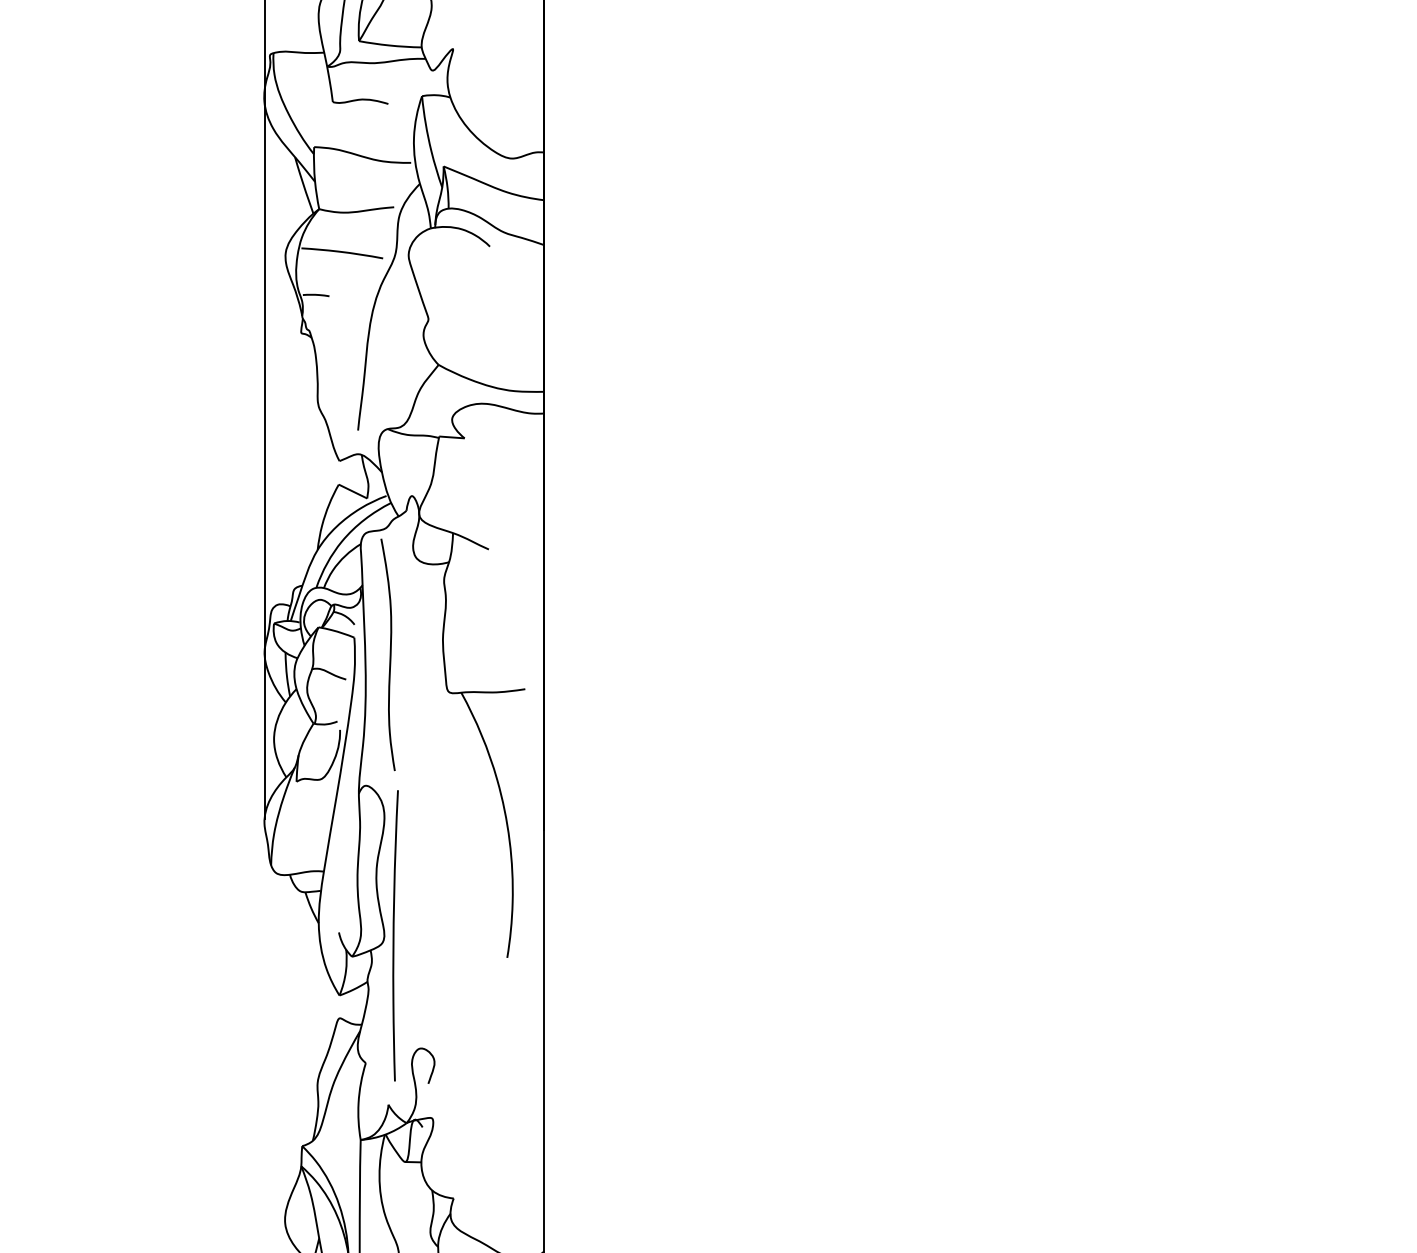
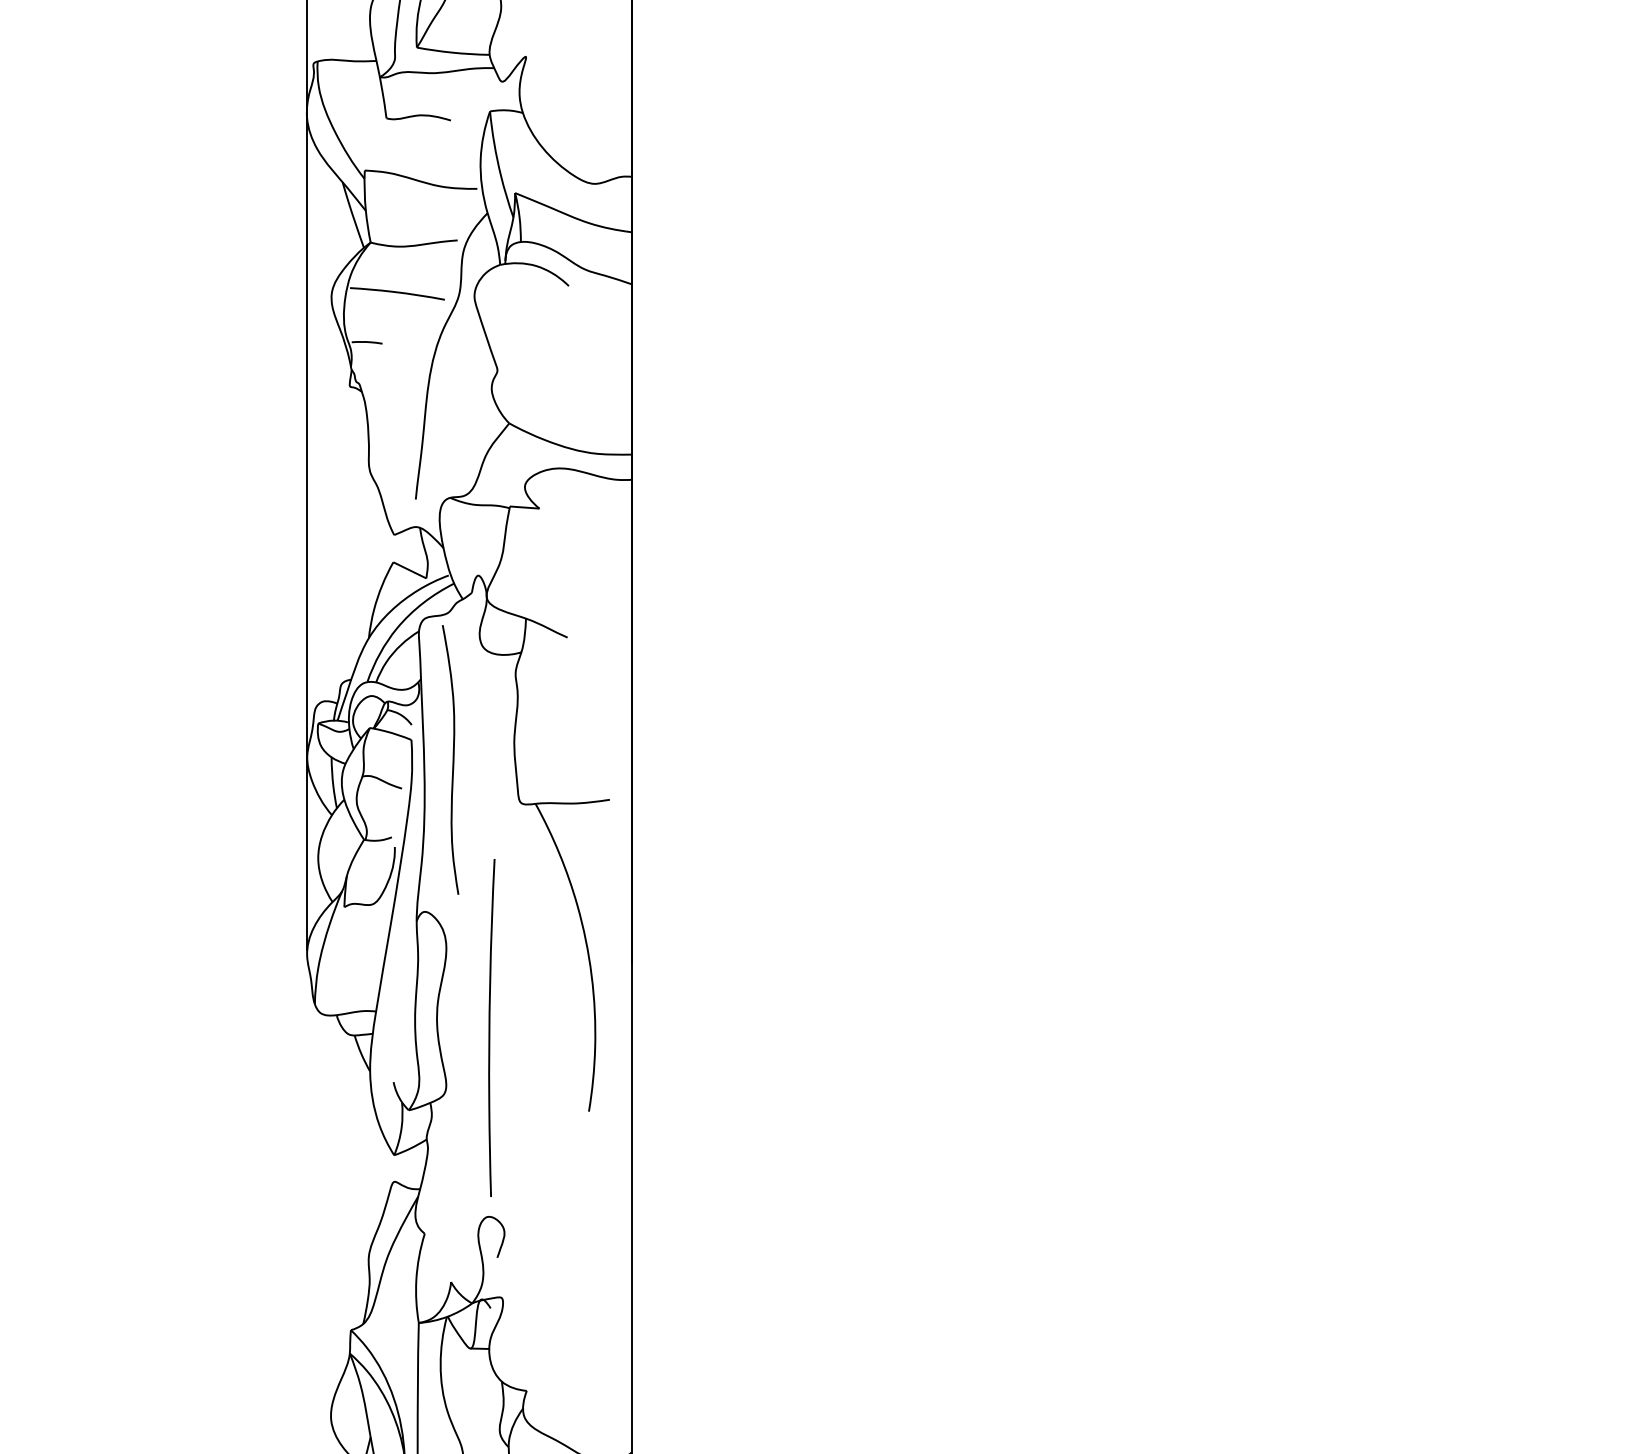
curve: (394, 935) -> (490, 1027), moved

